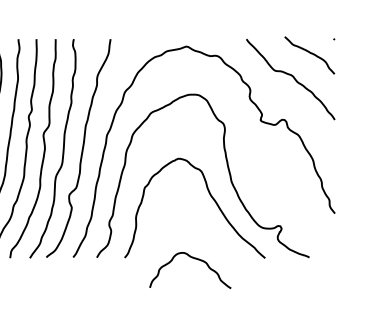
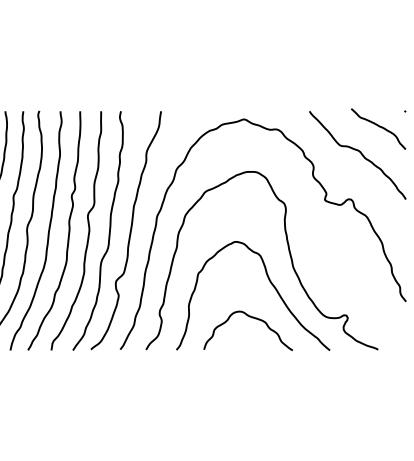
curve: (194, 259) -> (252, 318), moved

